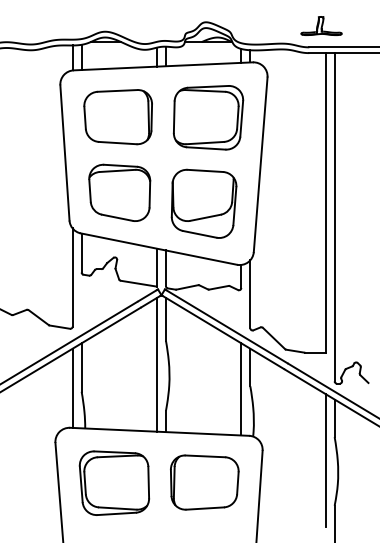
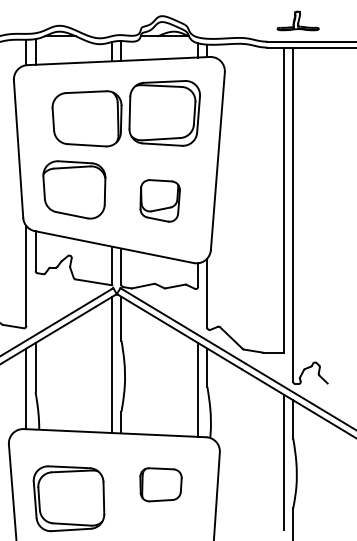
part: (321, 25) -> (298, 20), moved
part: (117, 117) -> (86, 119), moved
part: (203, 203) -> (159, 200), size x0.6
part: (114, 482) -> (69, 497), moved
part: (204, 482) -> (160, 484), size x0.6

